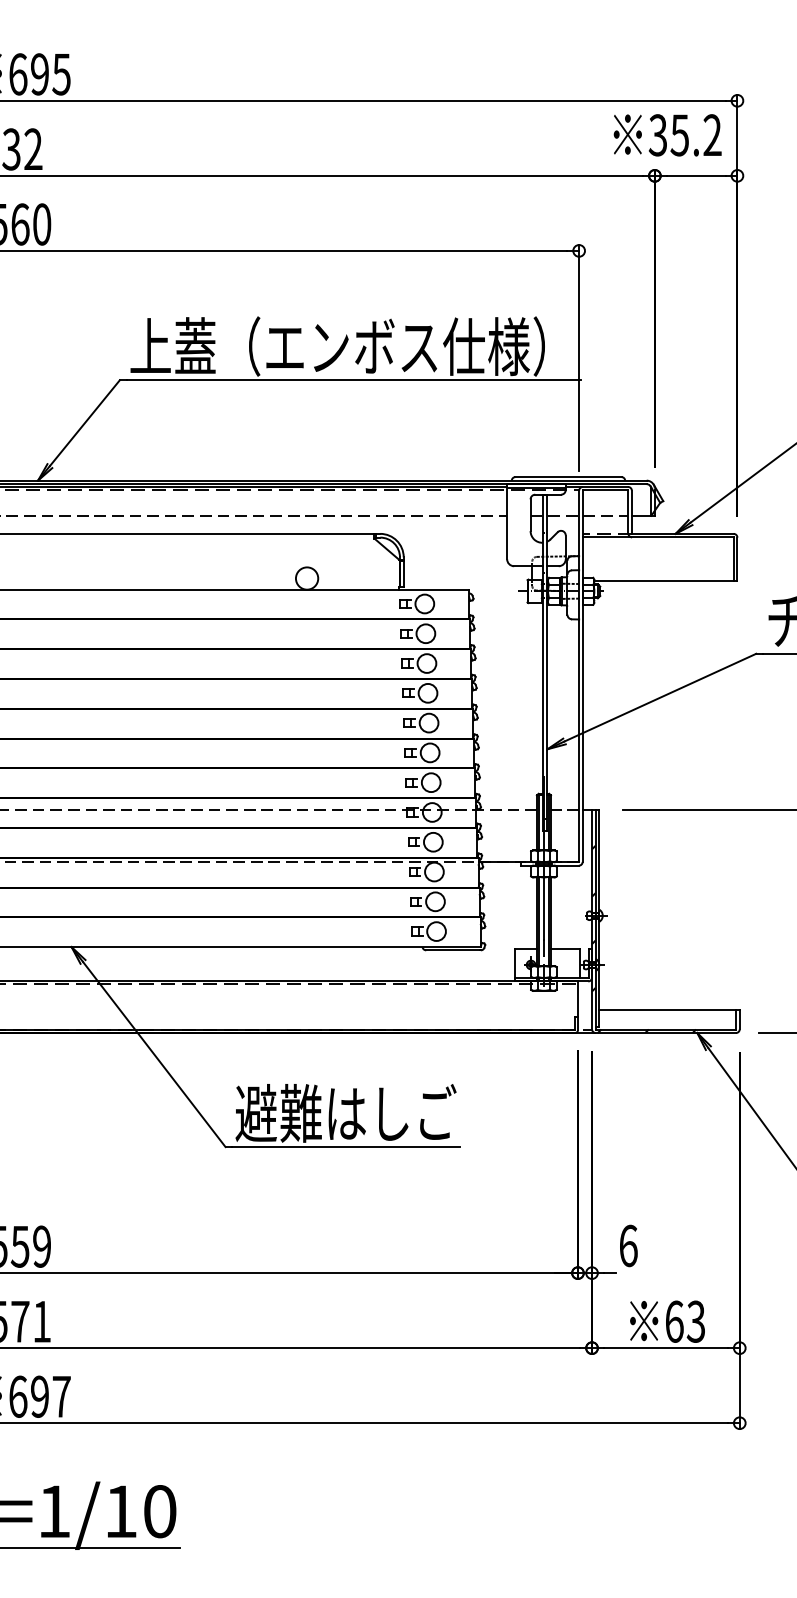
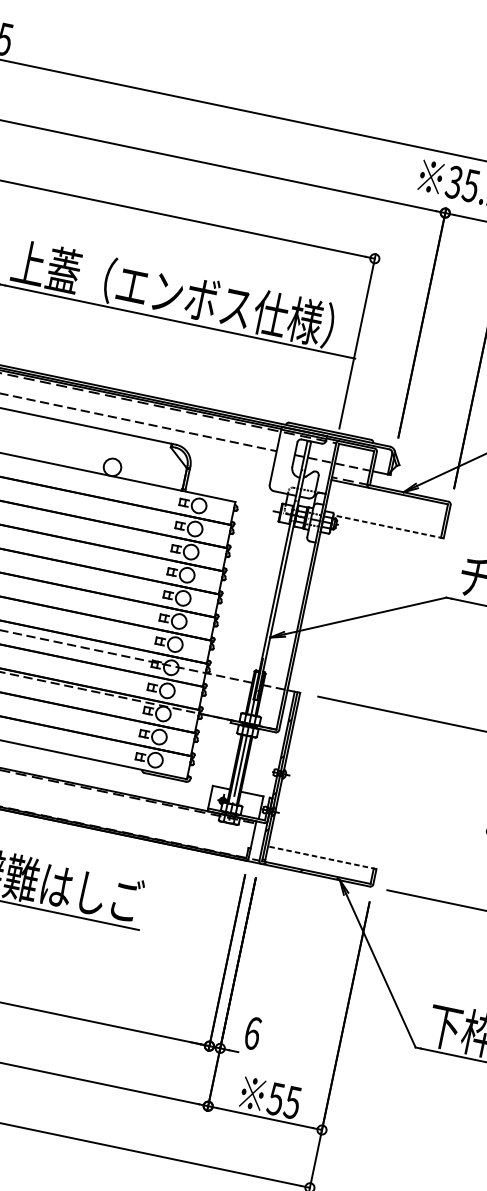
line: (665, 580) -> (388, 526), solid -> dashed
line: (668, 1009) -> (321, 857), solid -> dashed
text: (685, 1321) -> (284, 1100), 63 -> 55

